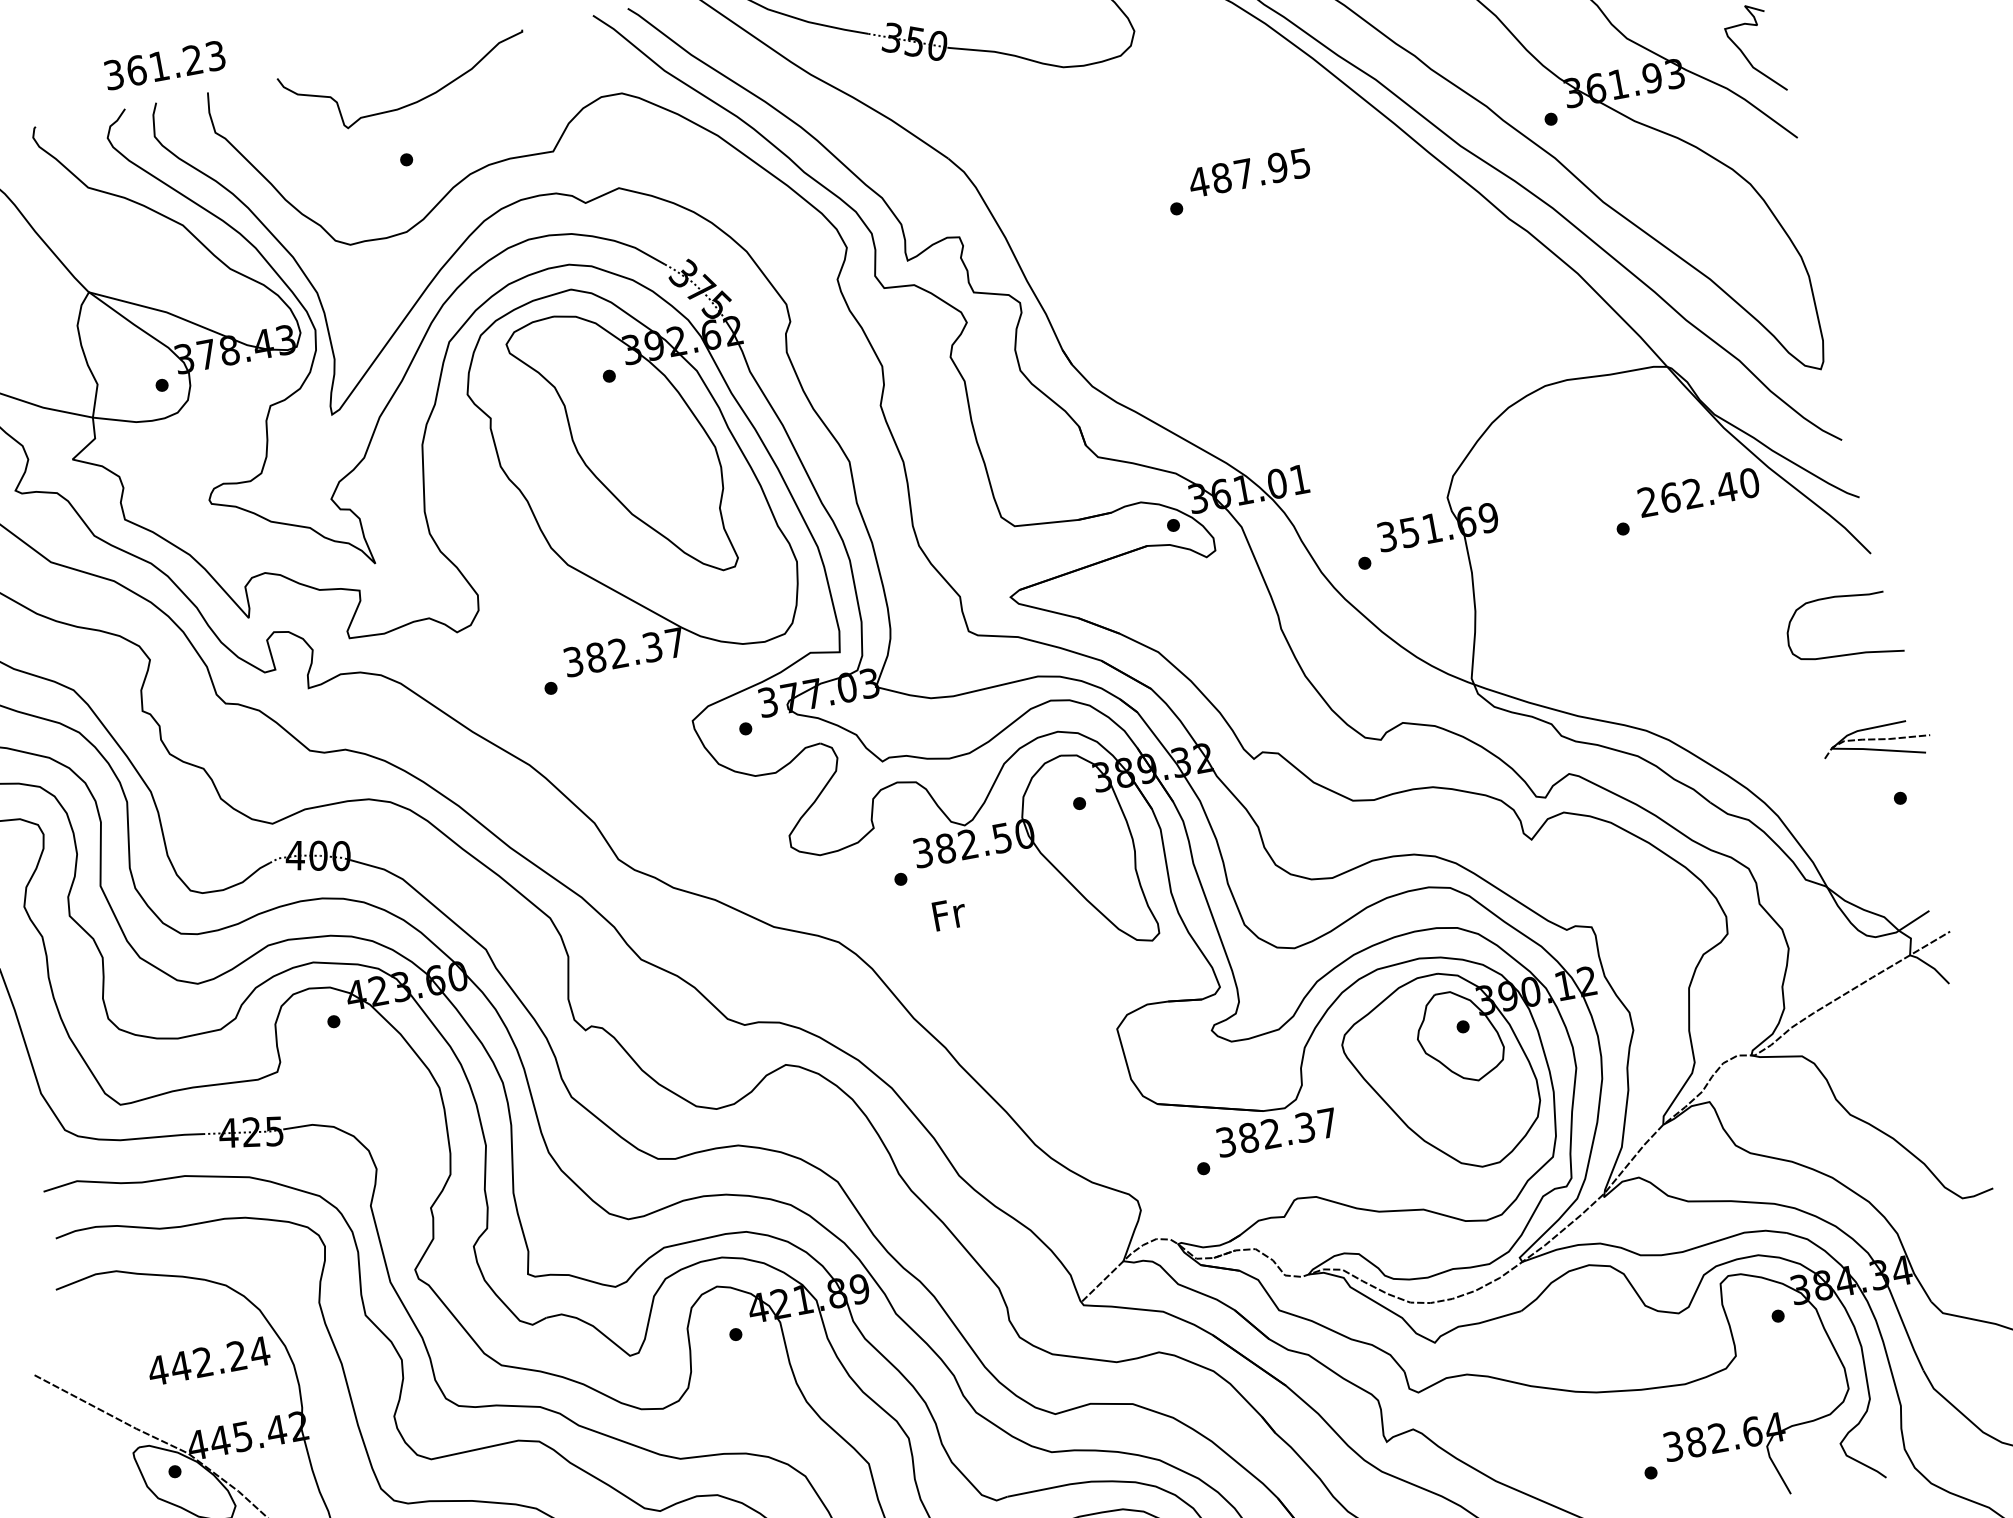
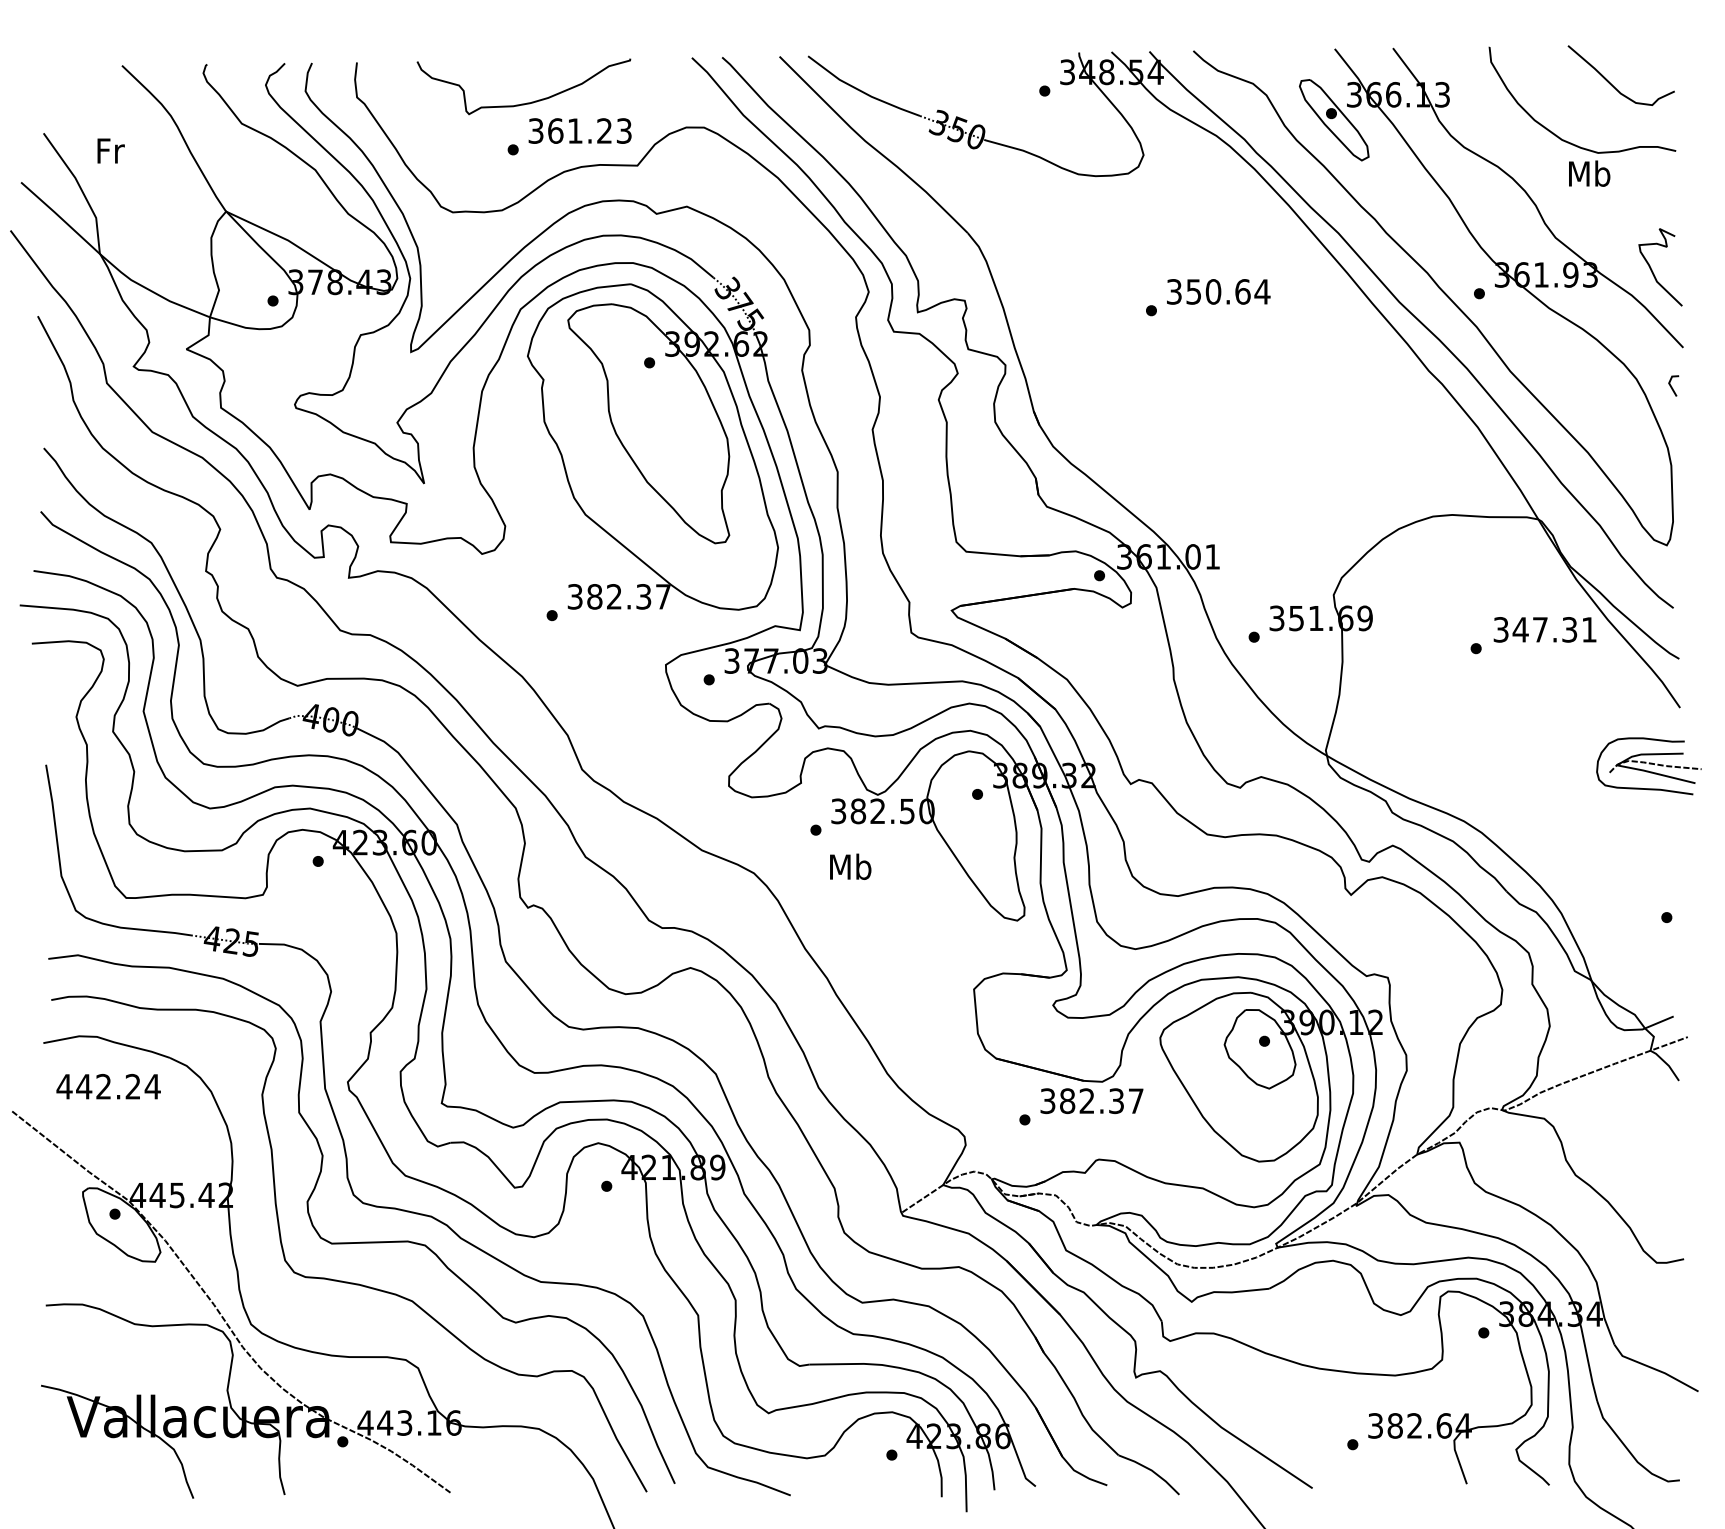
text: (164, 64) -> (579, 130), moved
text: (1249, 172) -> (1218, 291), 487.95 -> 350.64
line: (1793, 184) -> (1672, 386), added
text: (1698, 492) -> (1545, 629), 262.40 -> 347.31
part: (1876, 743) -> (1655, 767), moved
text: (948, 913) -> (850, 866), Fr -> Mb
text: (208, 1360) -> (108, 1086), moved

